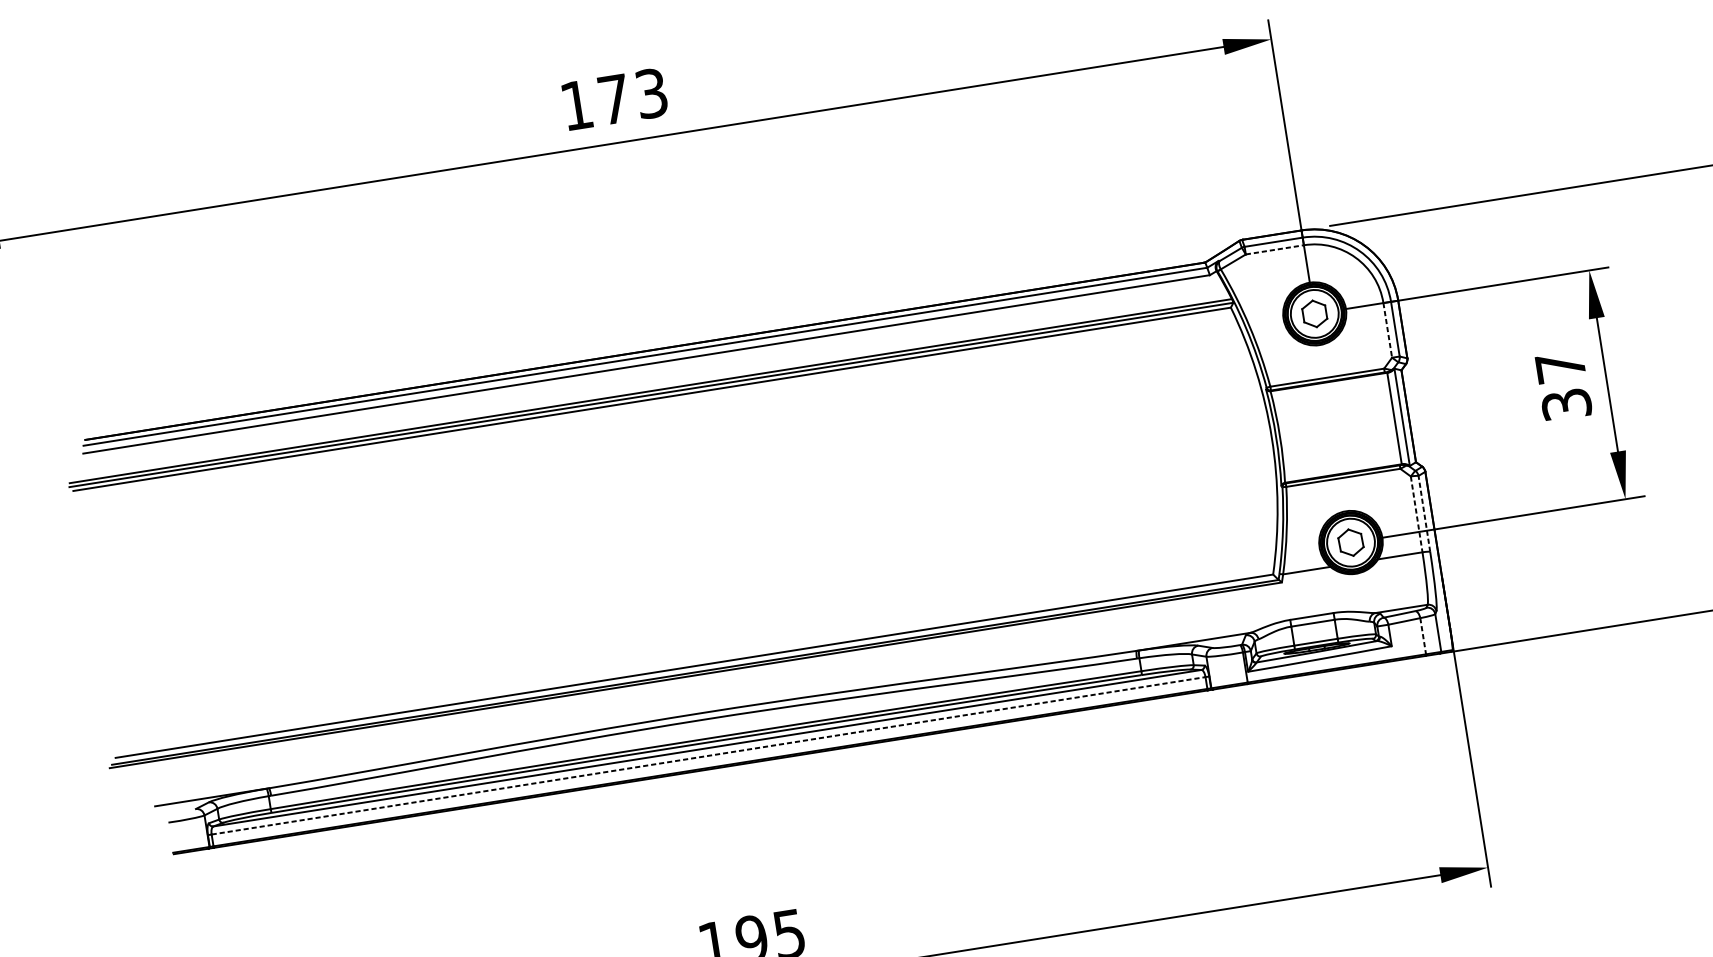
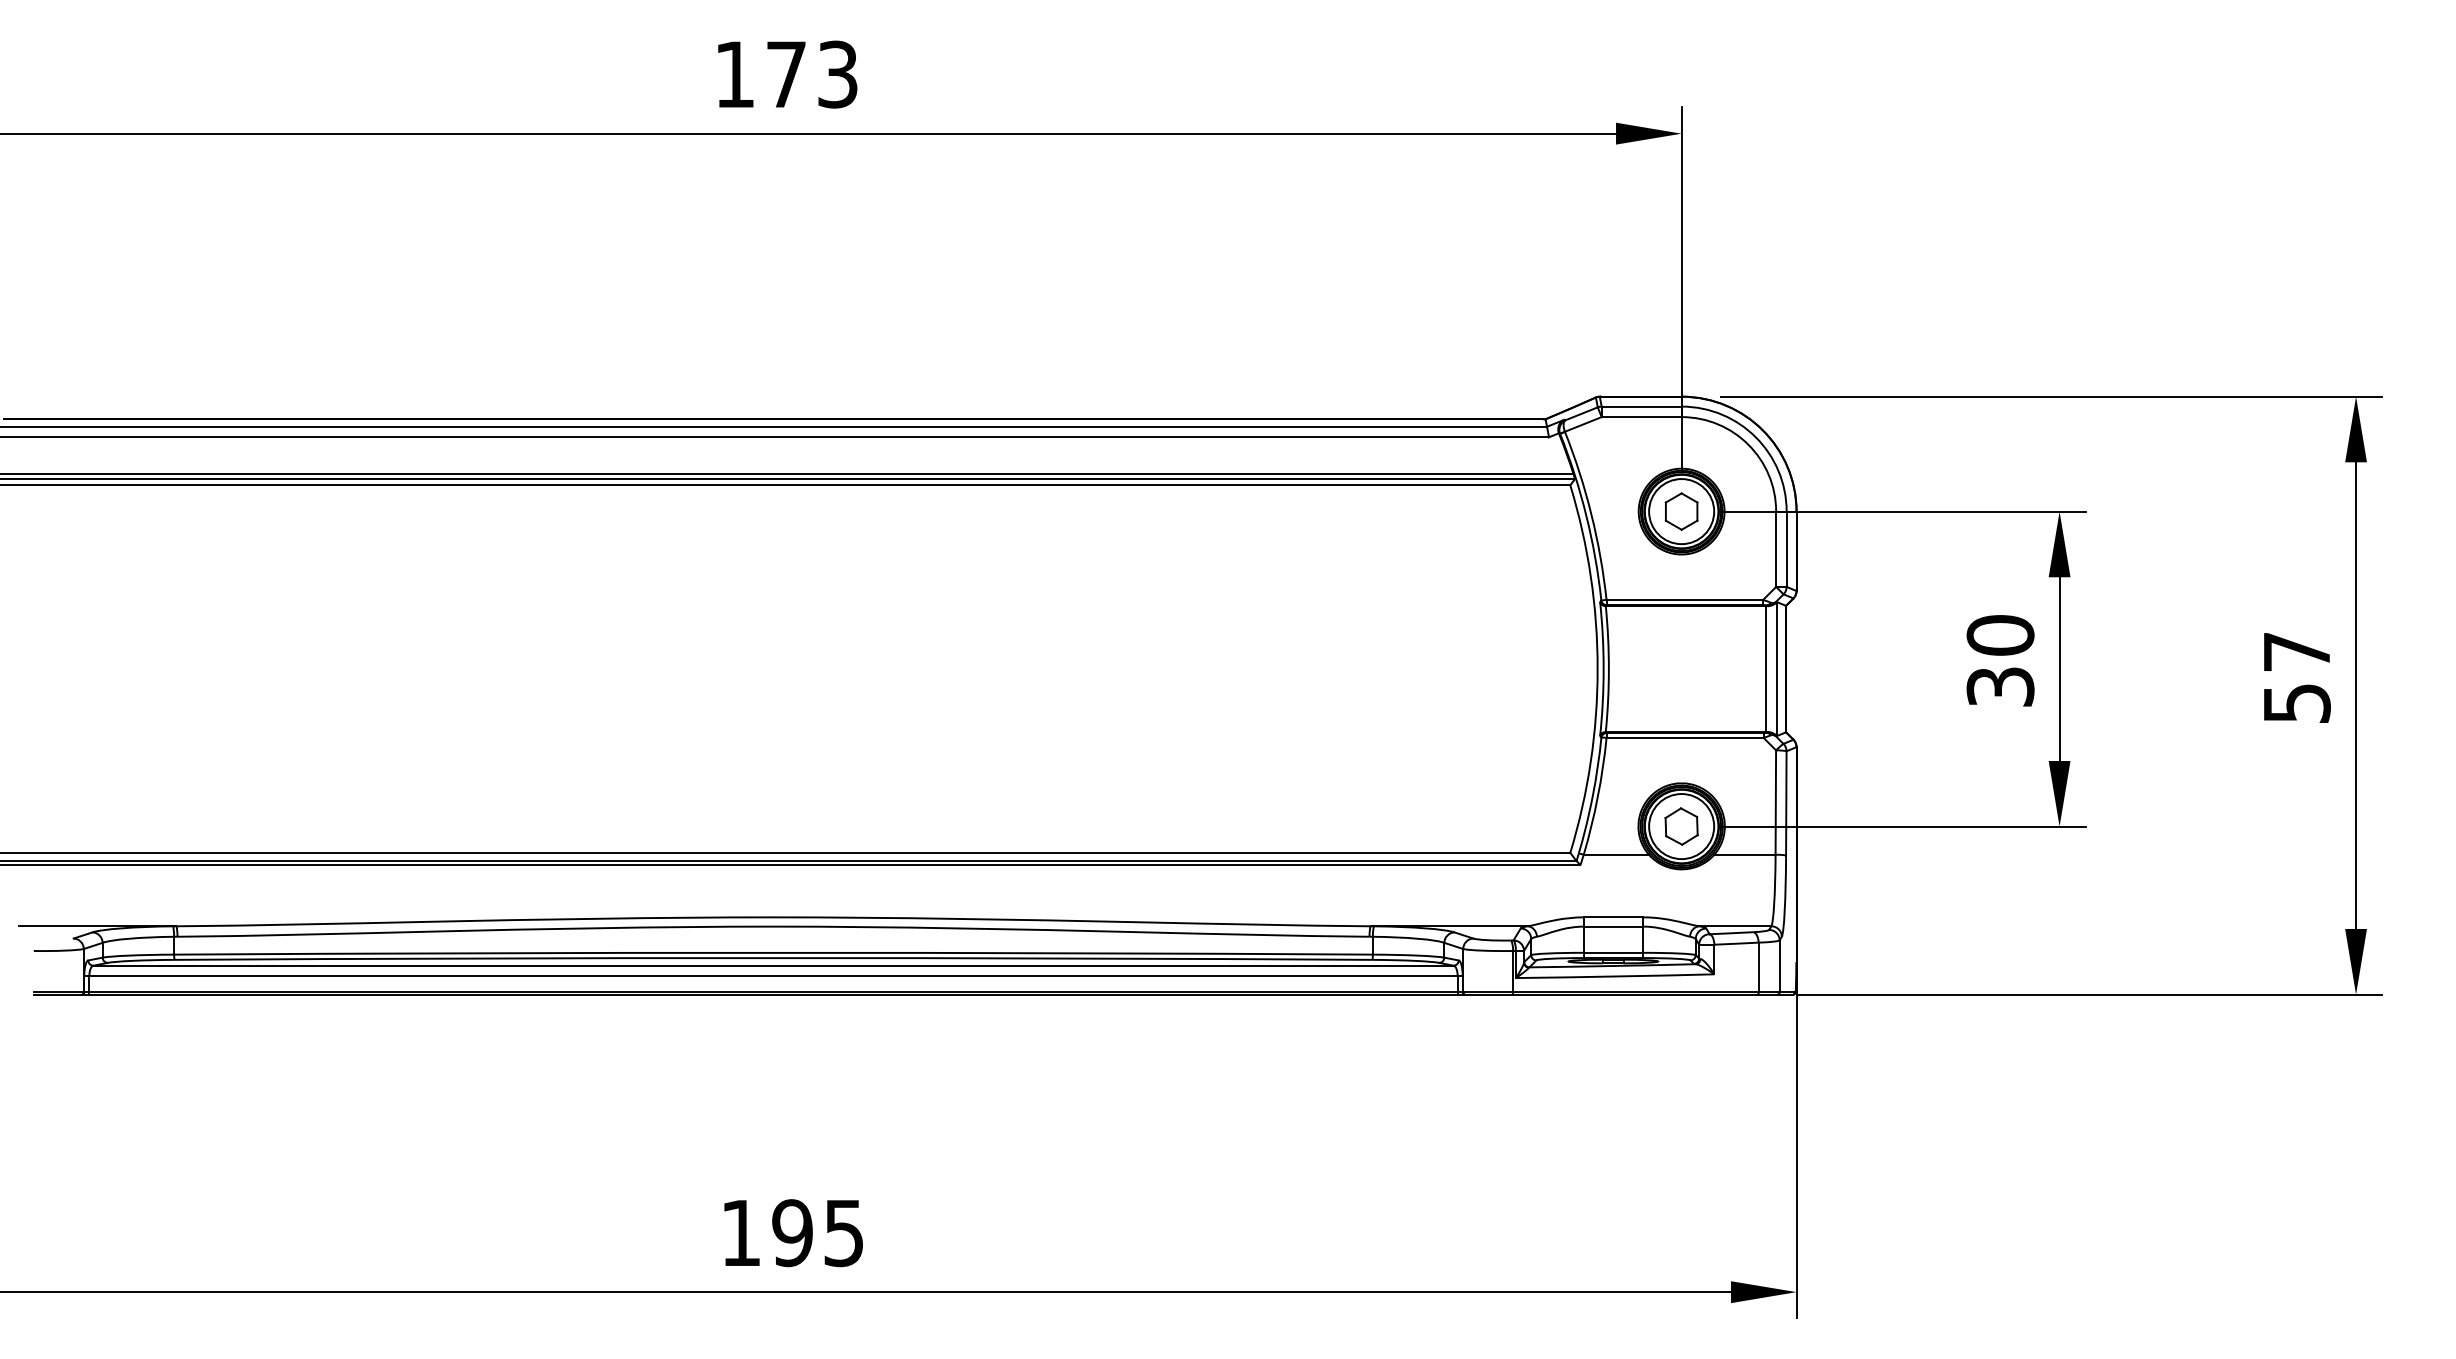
line: (1274, 250) -> (1641, 417), dashed -> solid
line: (1388, 330) -> (1776, 549), dashed -> solid
text: (1560, 367) -> (2000, 635), 37 -> 30
line: (1424, 513) -> (1786, 802), dashed -> solid
line: (1416, 515) -> (1775, 803), dashed -> solid
line: (1423, 636) -> (1758, 967), dashed -> solid
line: (709, 755) -> (774, 976), dashed -> solid

